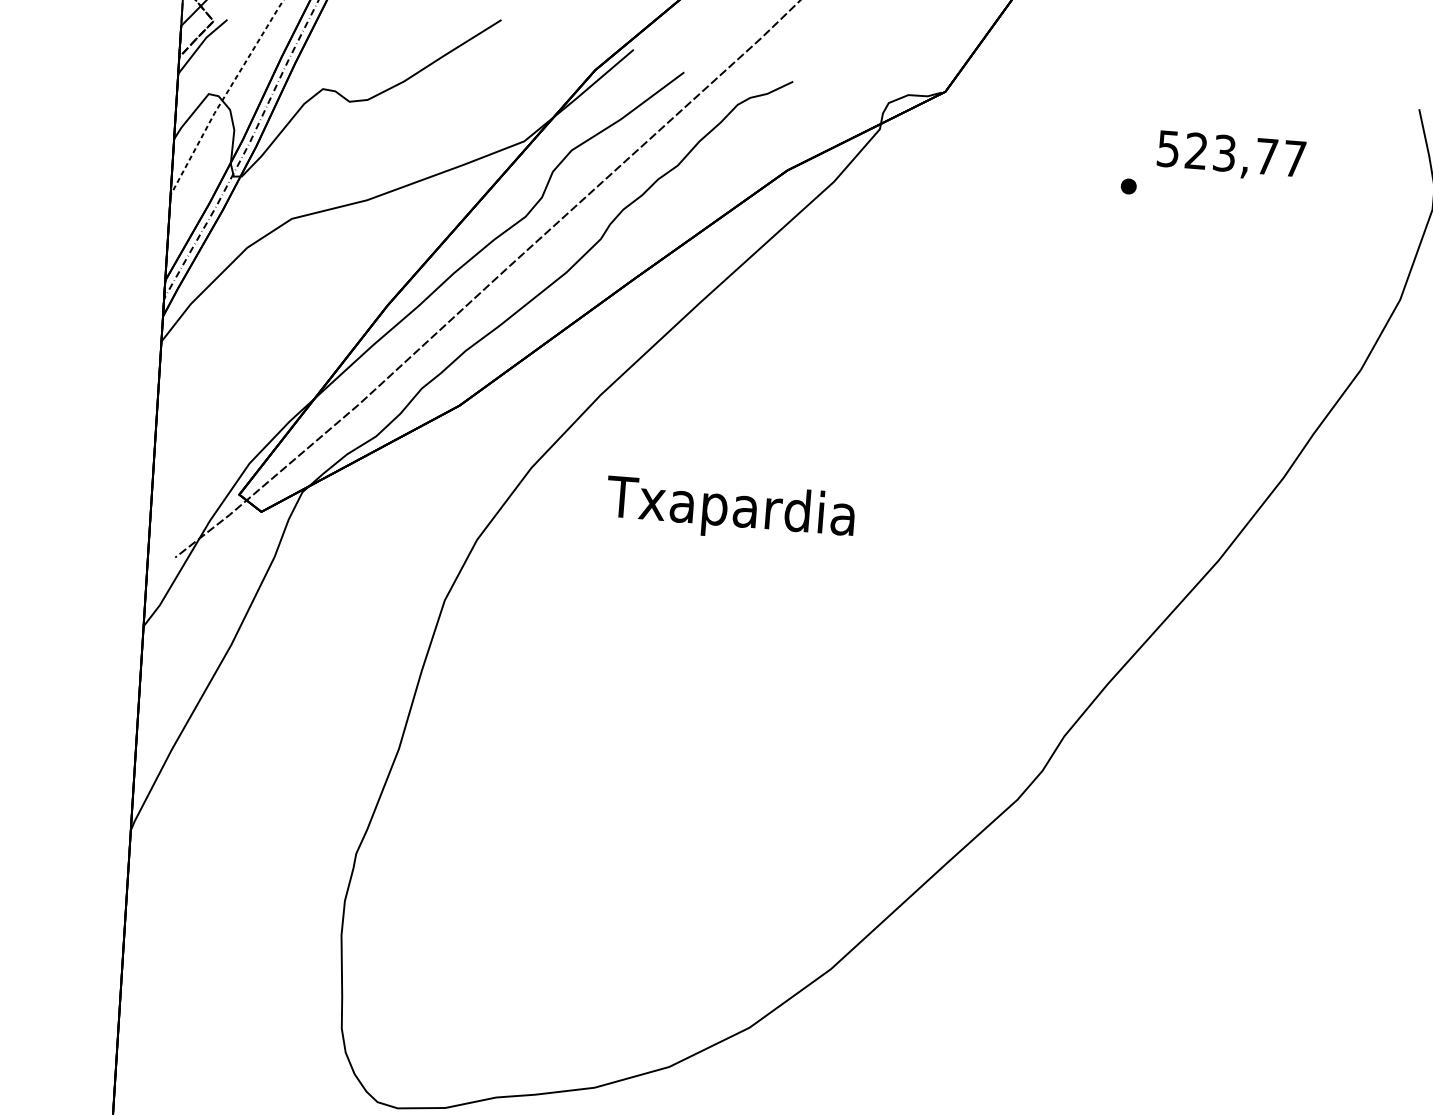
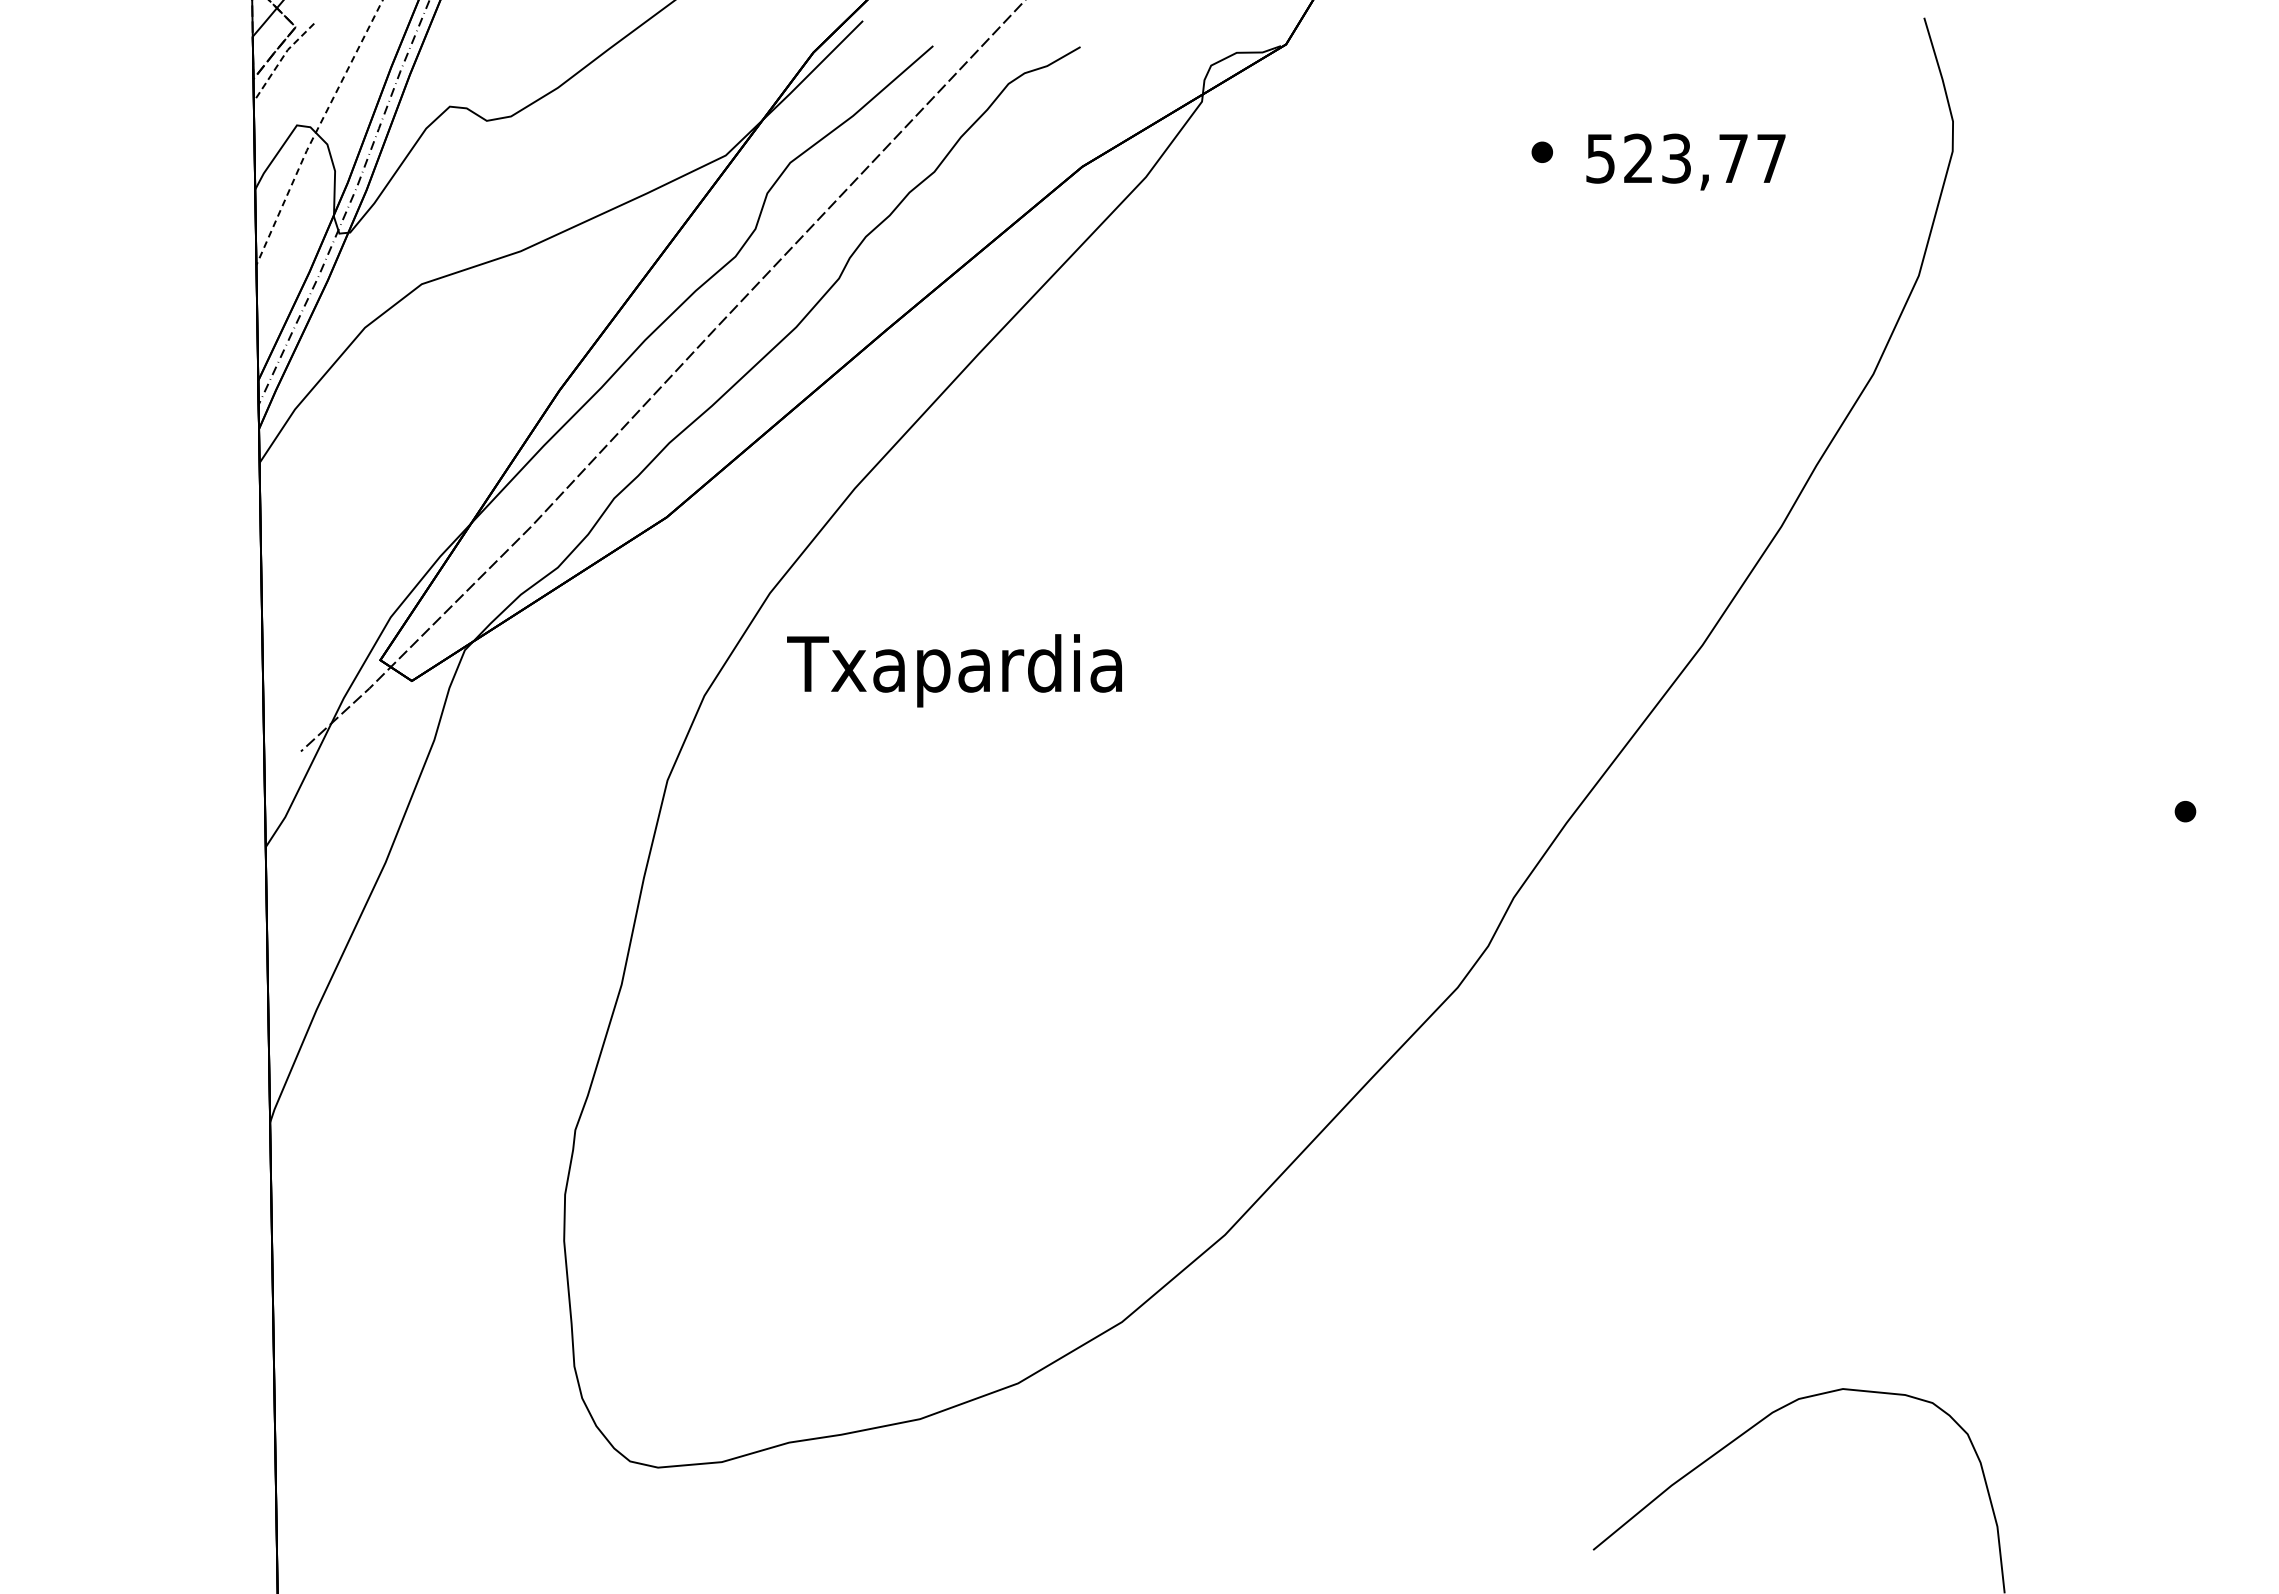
line: (201, 44) -> (281, 59), solid -> dashed
text: (1231, 155) -> (1685, 161), moved
text: (730, 510) -> (954, 670), moved

